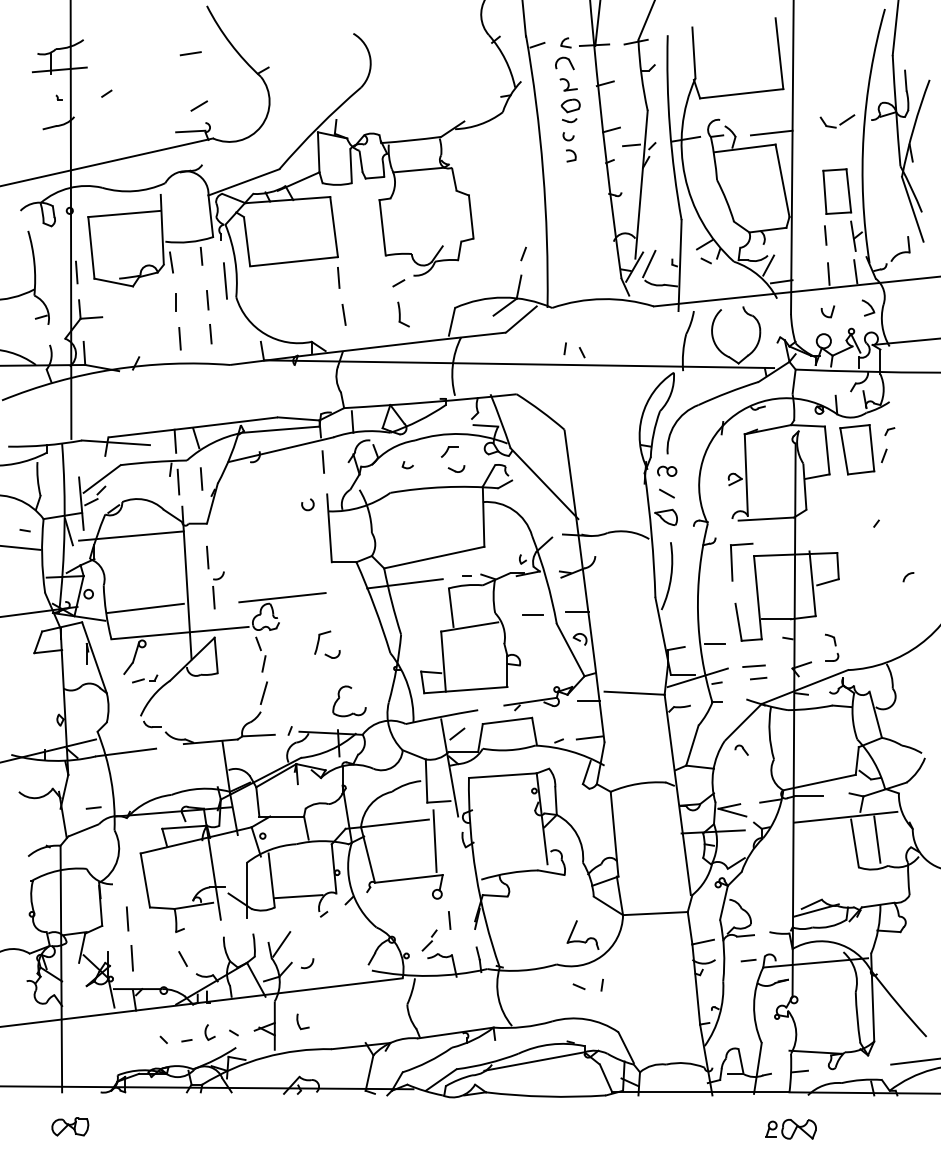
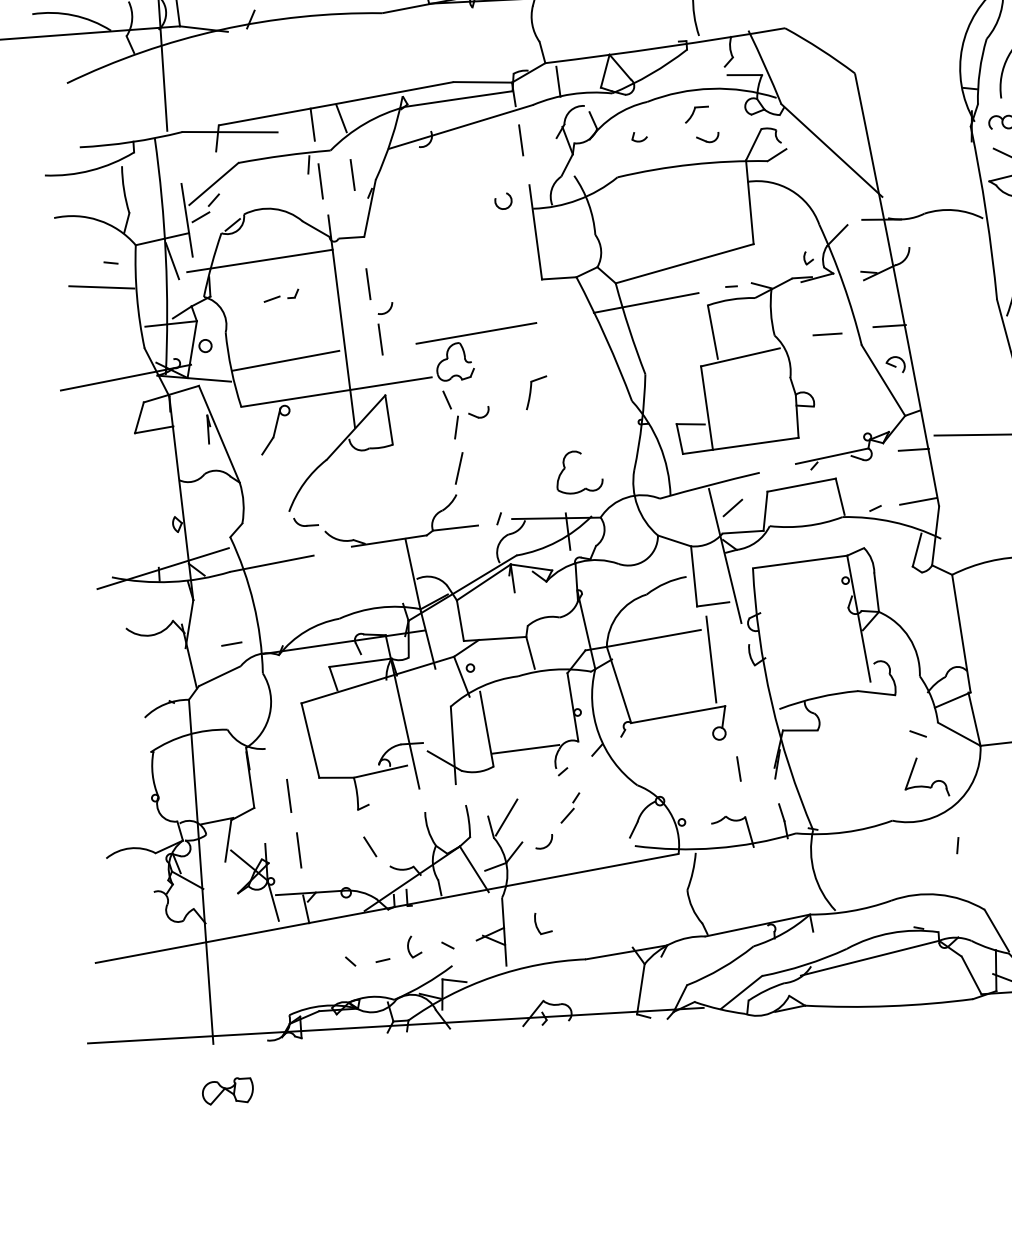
part: (332, 654) -> (478, 412), moved
part: (145, 678) -> (281, 295), moved
part: (429, 940) -> (570, 807), moved
line: (578, 986) -> (917, 733), moved

